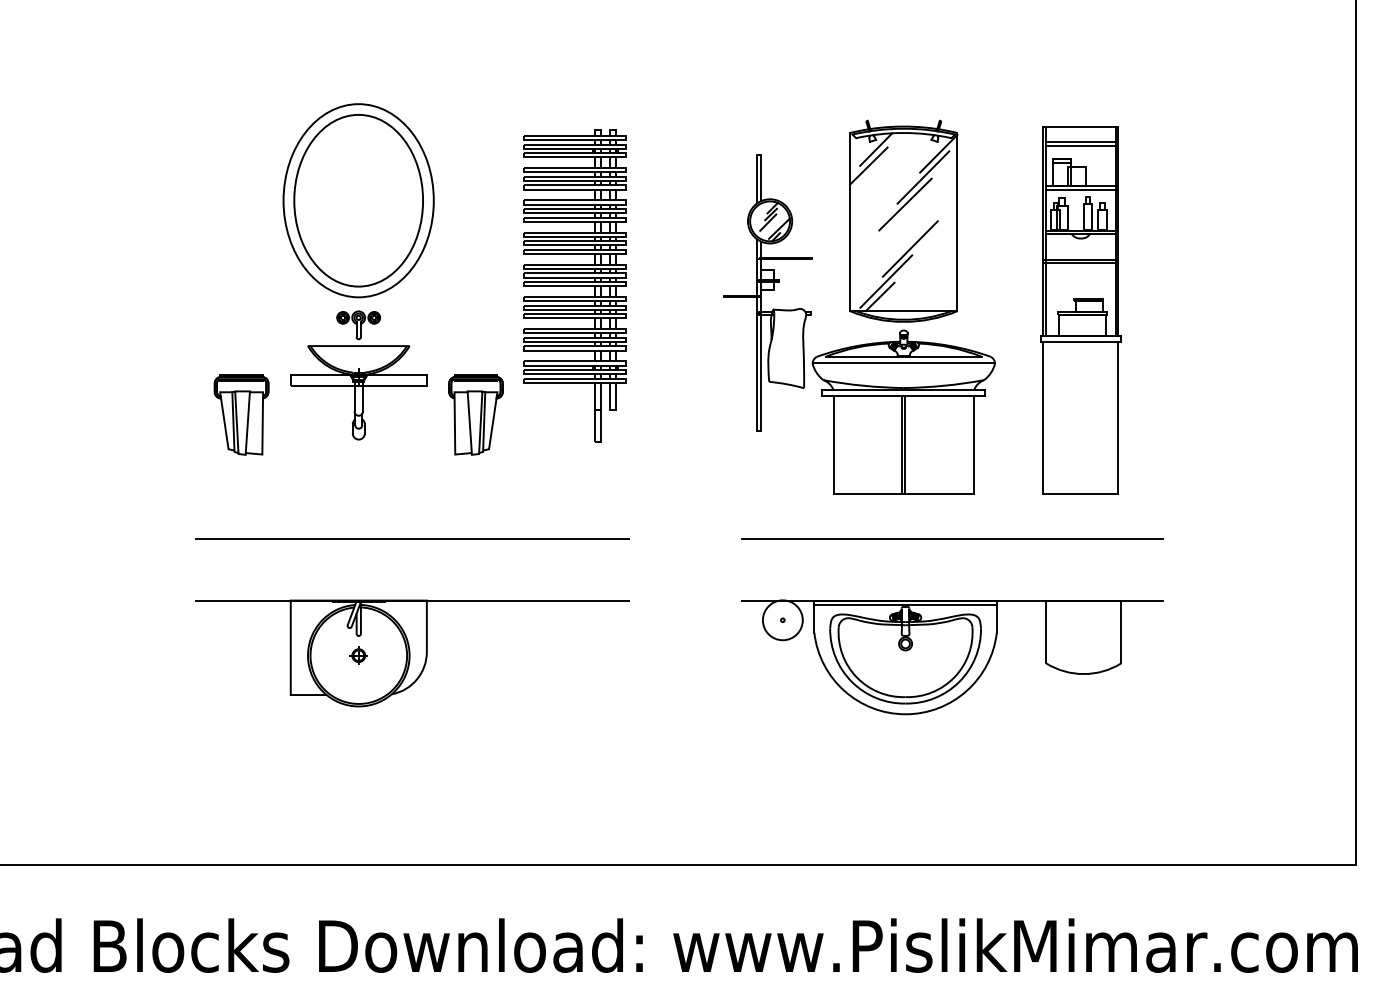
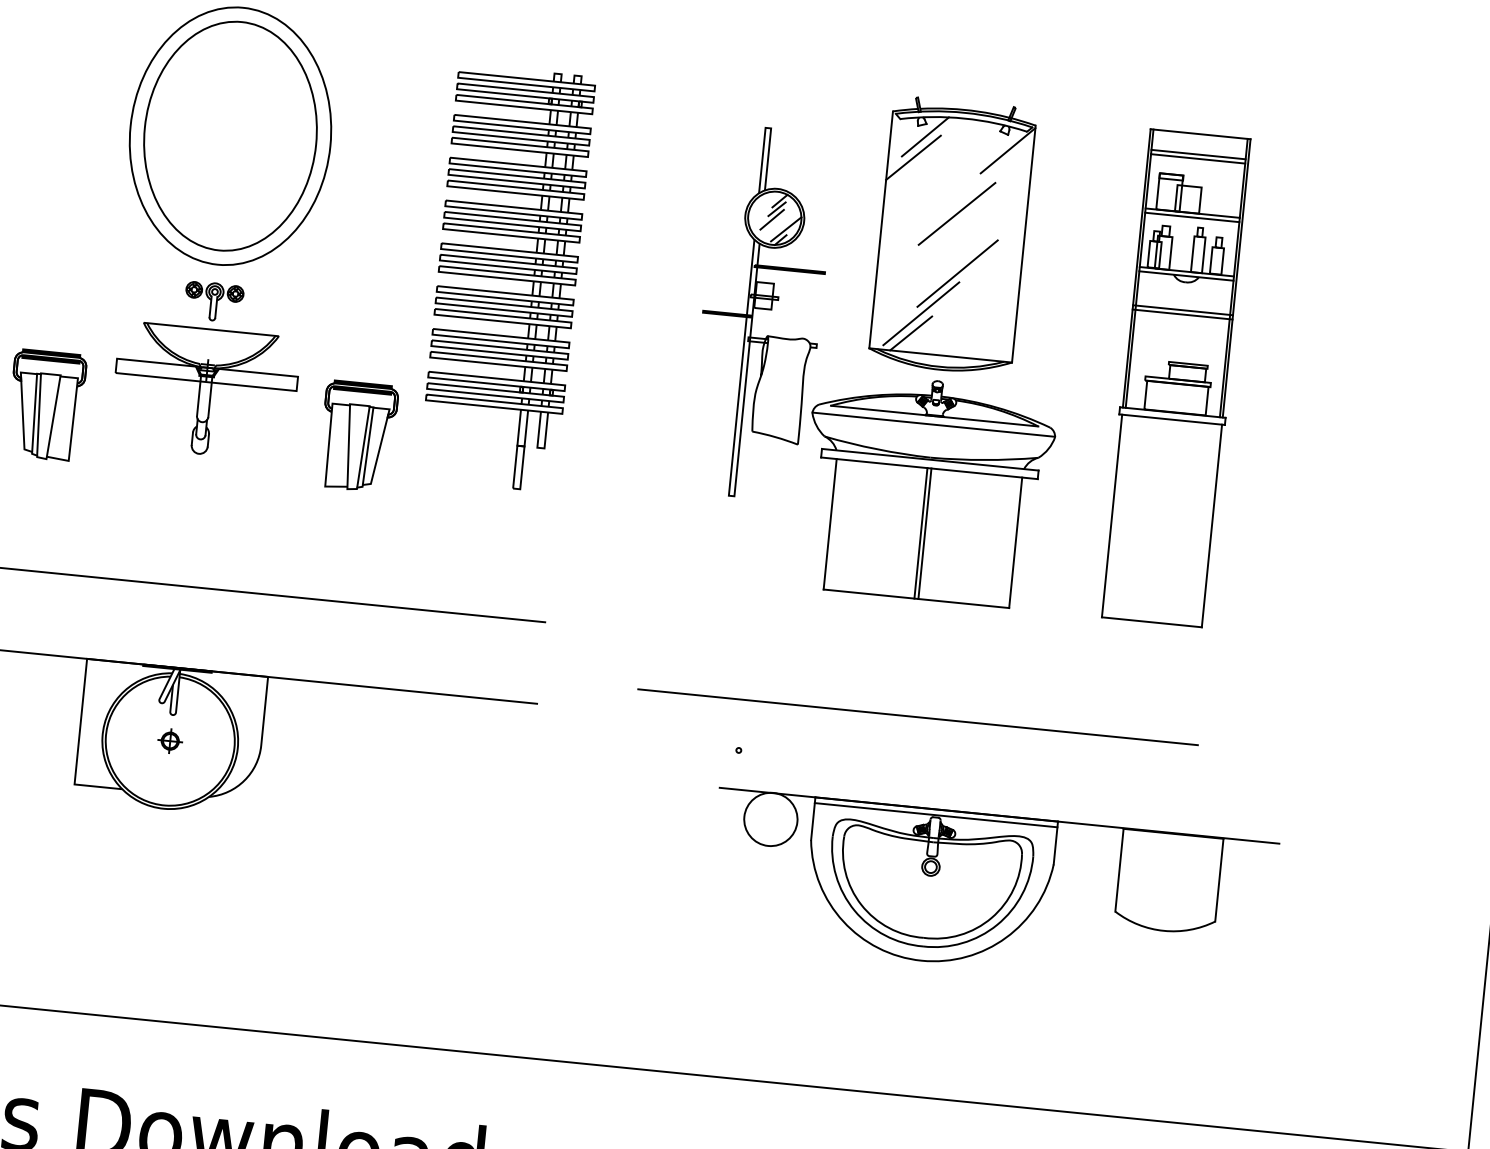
line: (923, 177) -> (984, 180), removed
line: (952, 538) -> (917, 716), moved
part: (952, 657) -> (991, 891), moved

